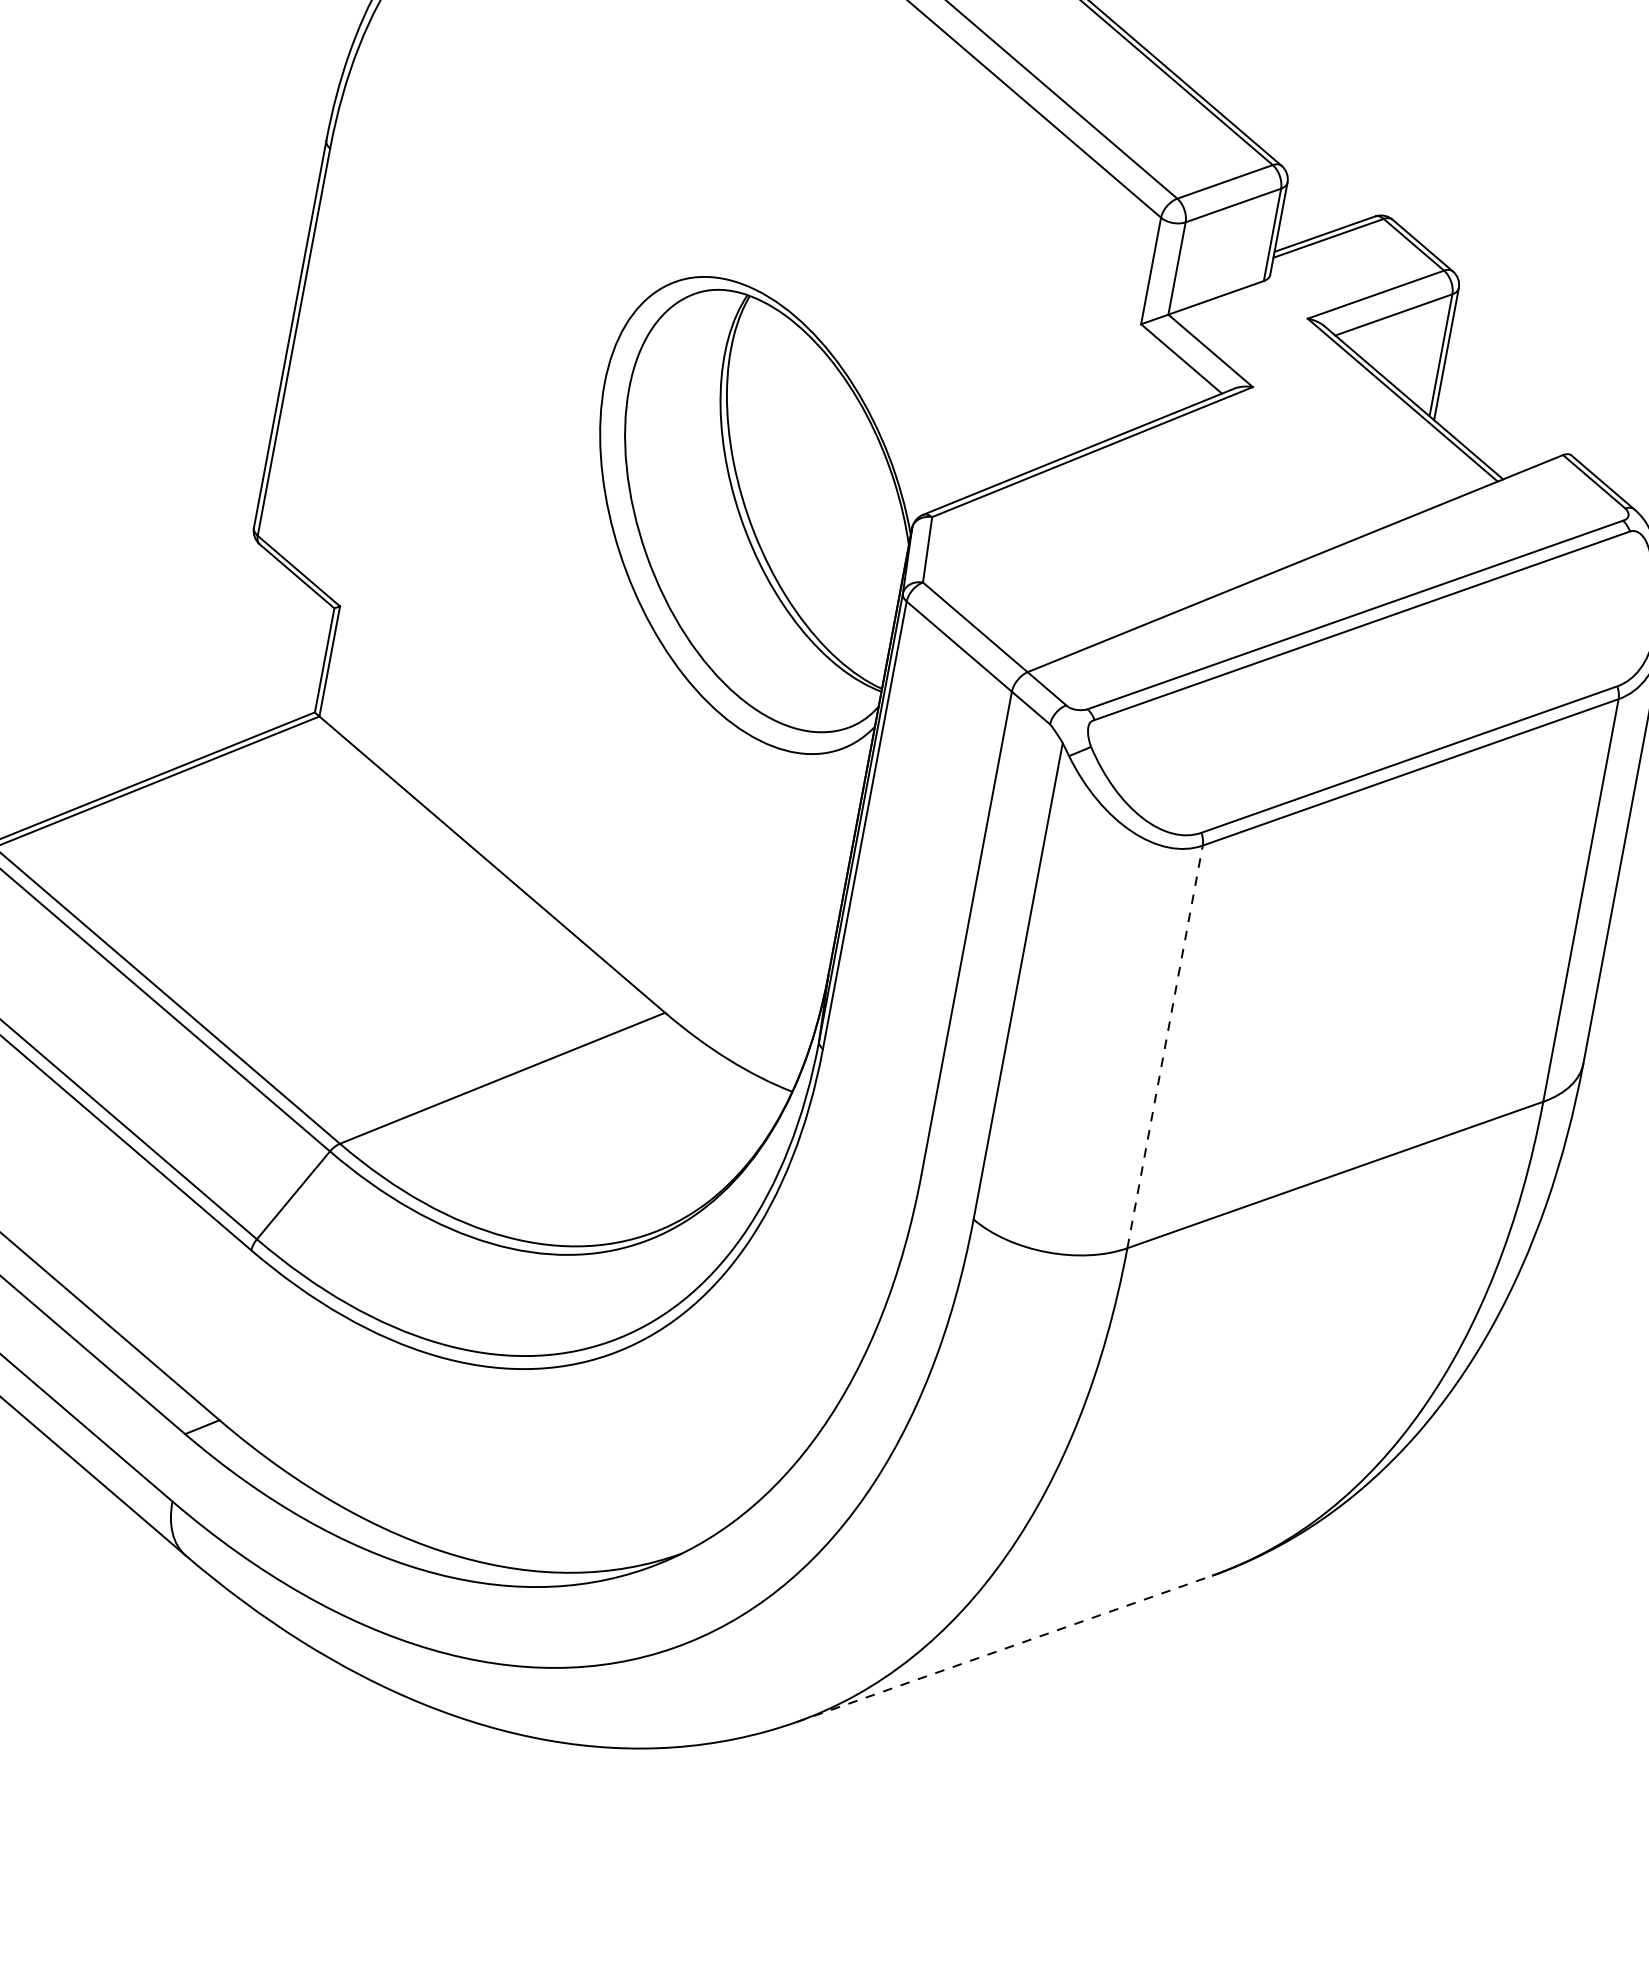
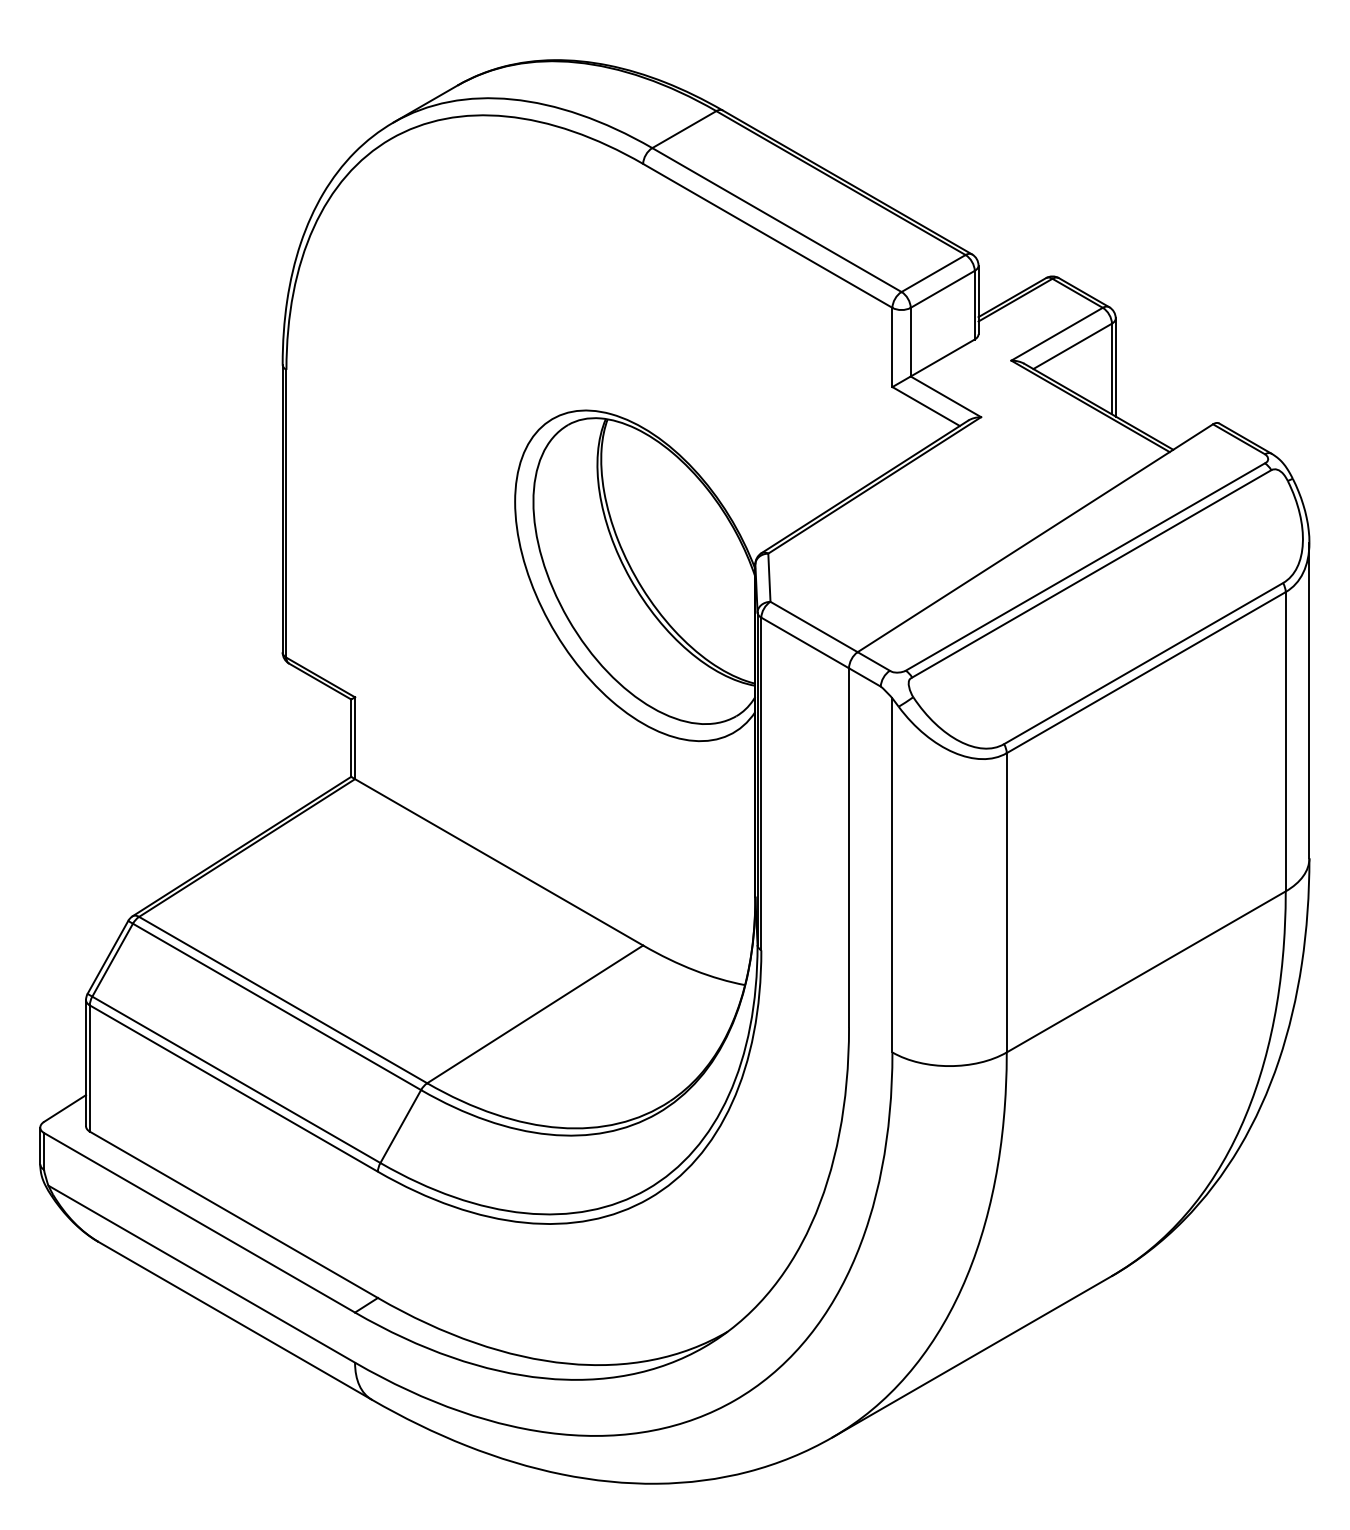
line: (1164, 1046) -> (1006, 902), dashed -> solid
line: (1004, 1648) -> (972, 1356), dashed -> solid

